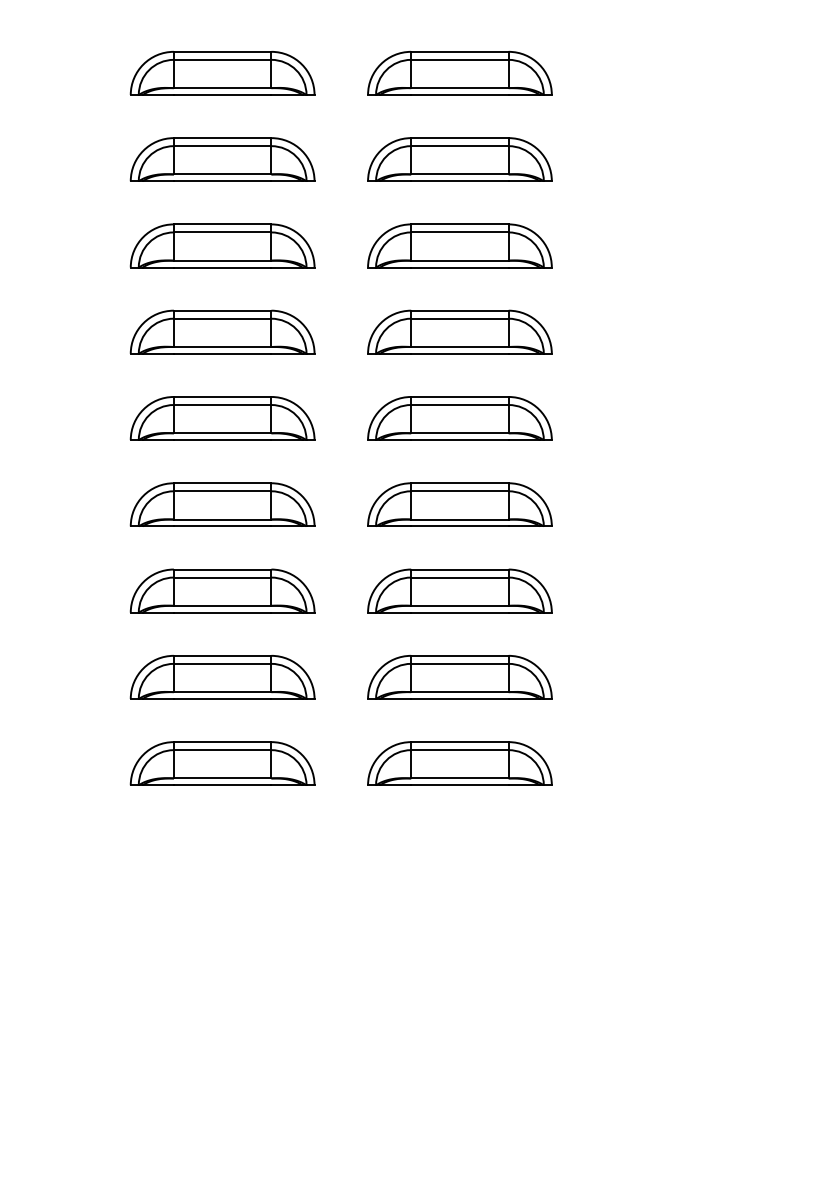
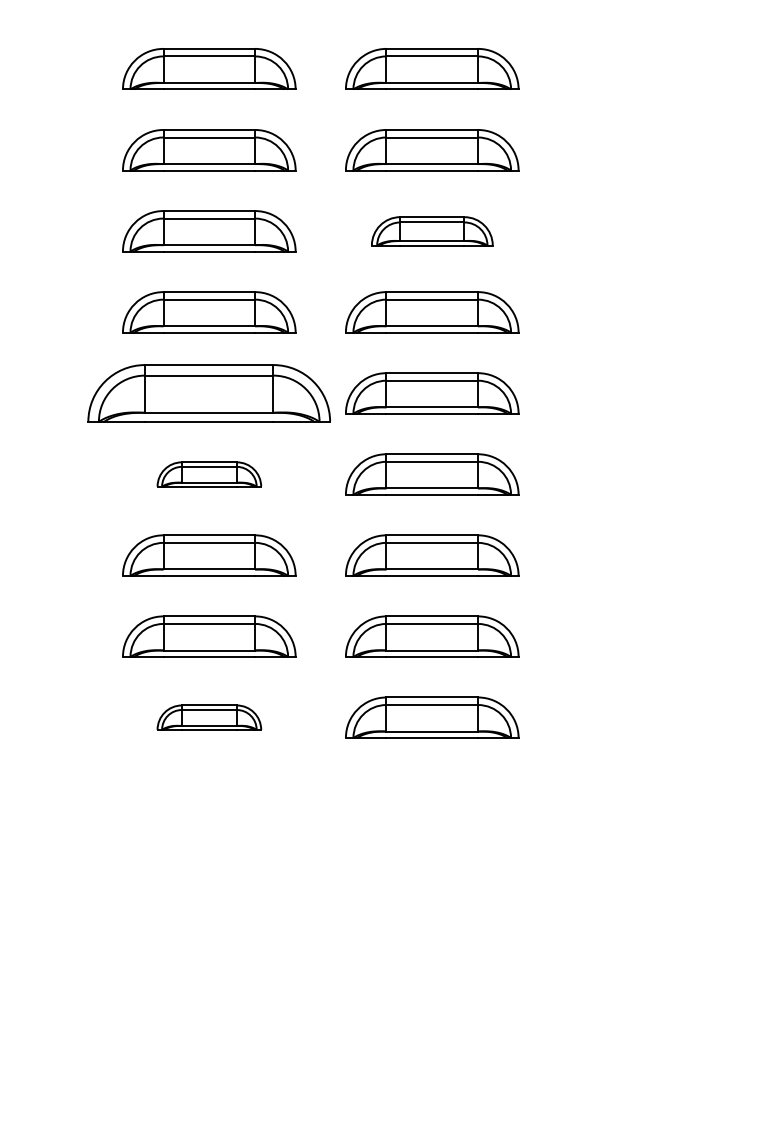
part: (460, 246) -> (432, 231), size x0.7
part: (222, 418) -> (209, 393), size x1.4
part: (222, 504) -> (209, 474), size x0.6
part: (222, 763) -> (209, 717), size x0.6

